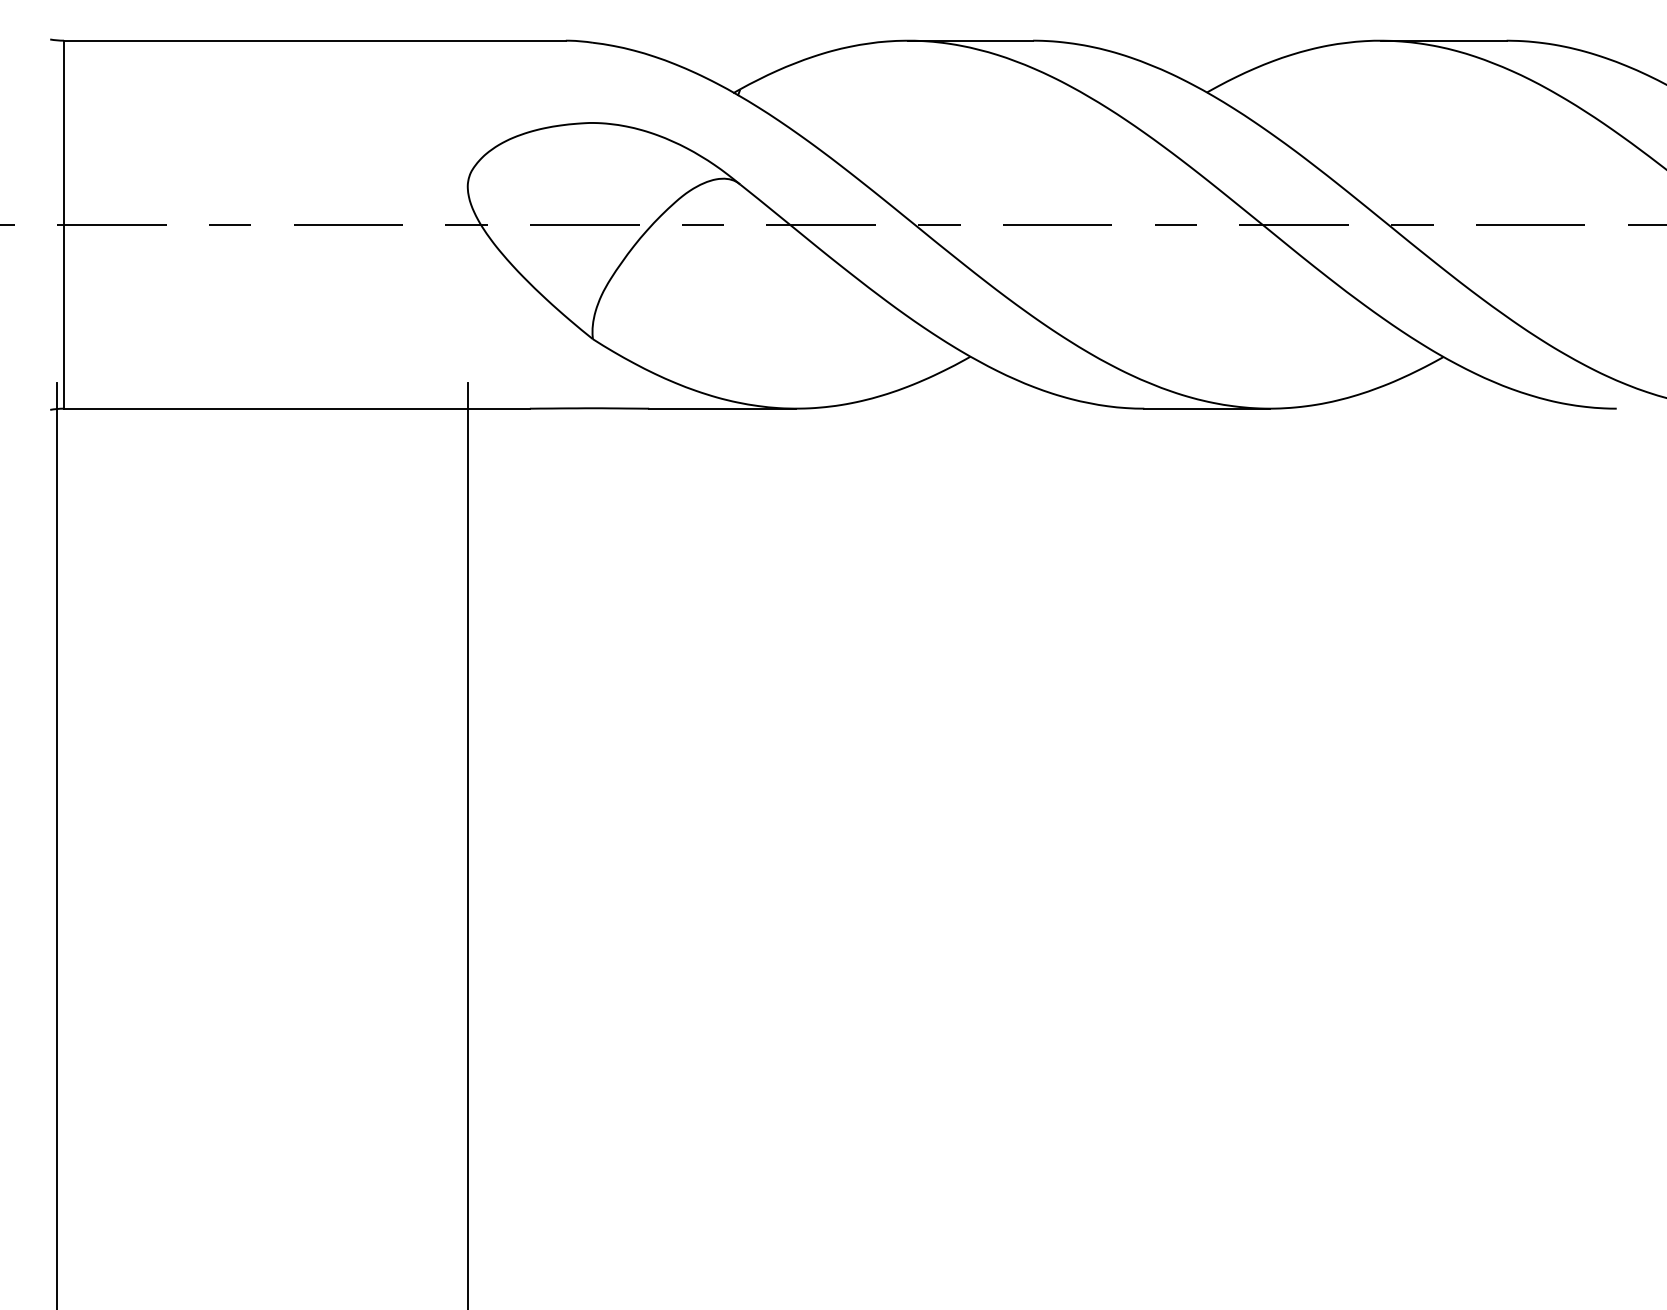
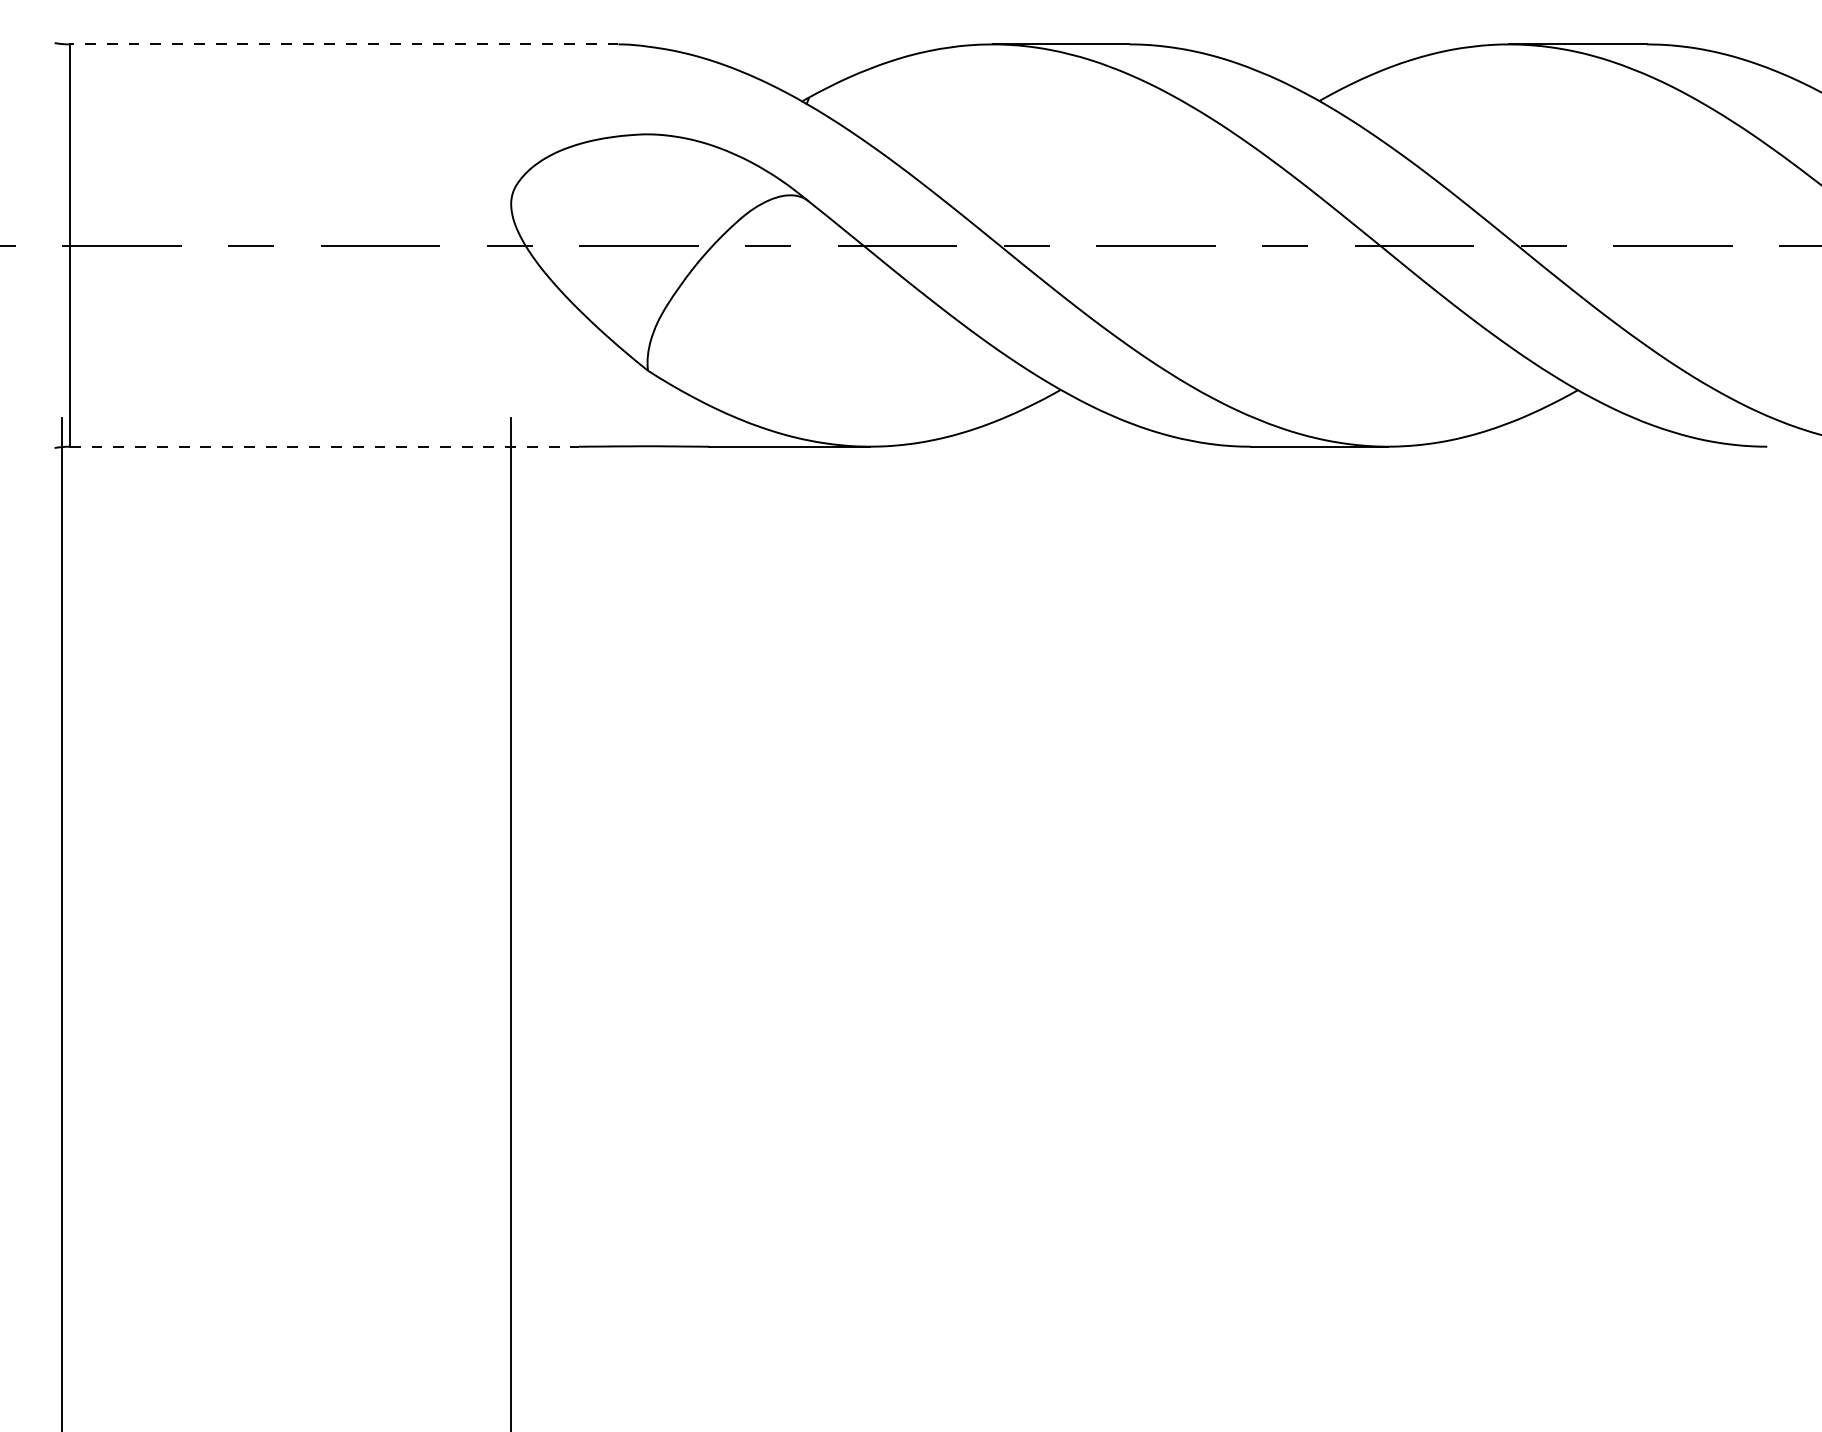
line: (314, 40) -> (343, 44), solid -> dashed
line: (297, 408) -> (324, 446), solid -> dashed

